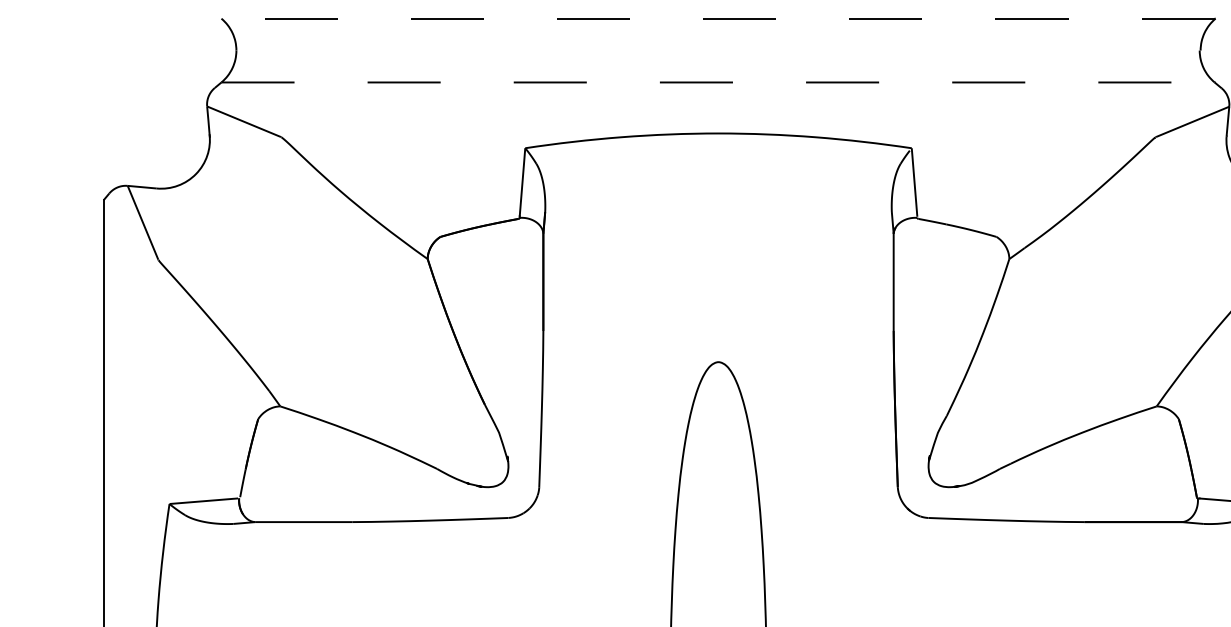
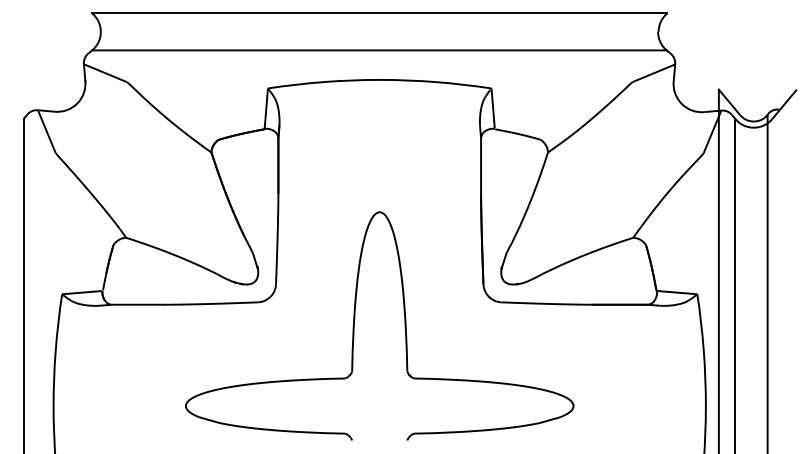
line: (716, 18) -> (378, 13), dashed -> solid
line: (718, 82) -> (379, 50), dashed -> solid

